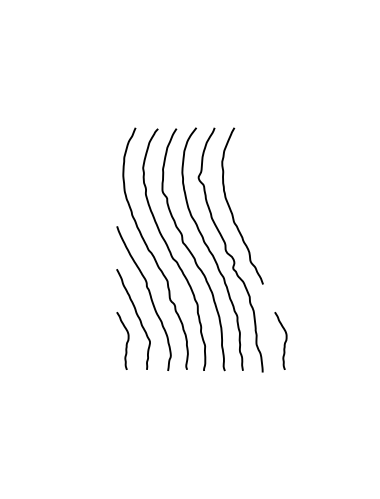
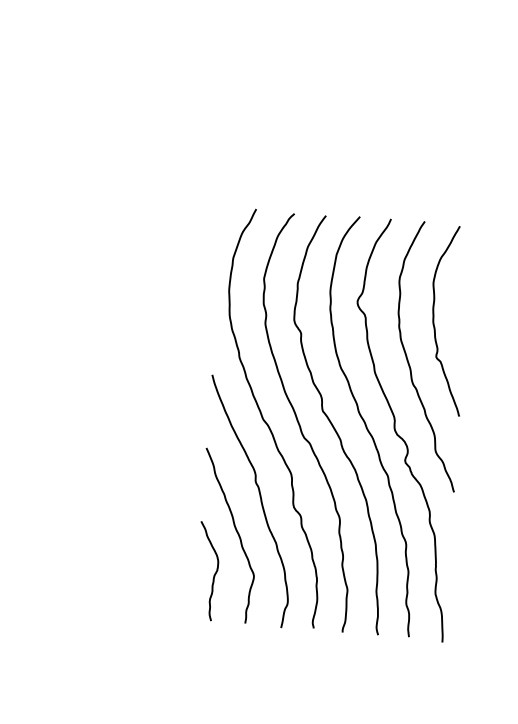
curve: (244, 184) -> (434, 319), added
curve: (284, 341) -> (483, 592), removed

